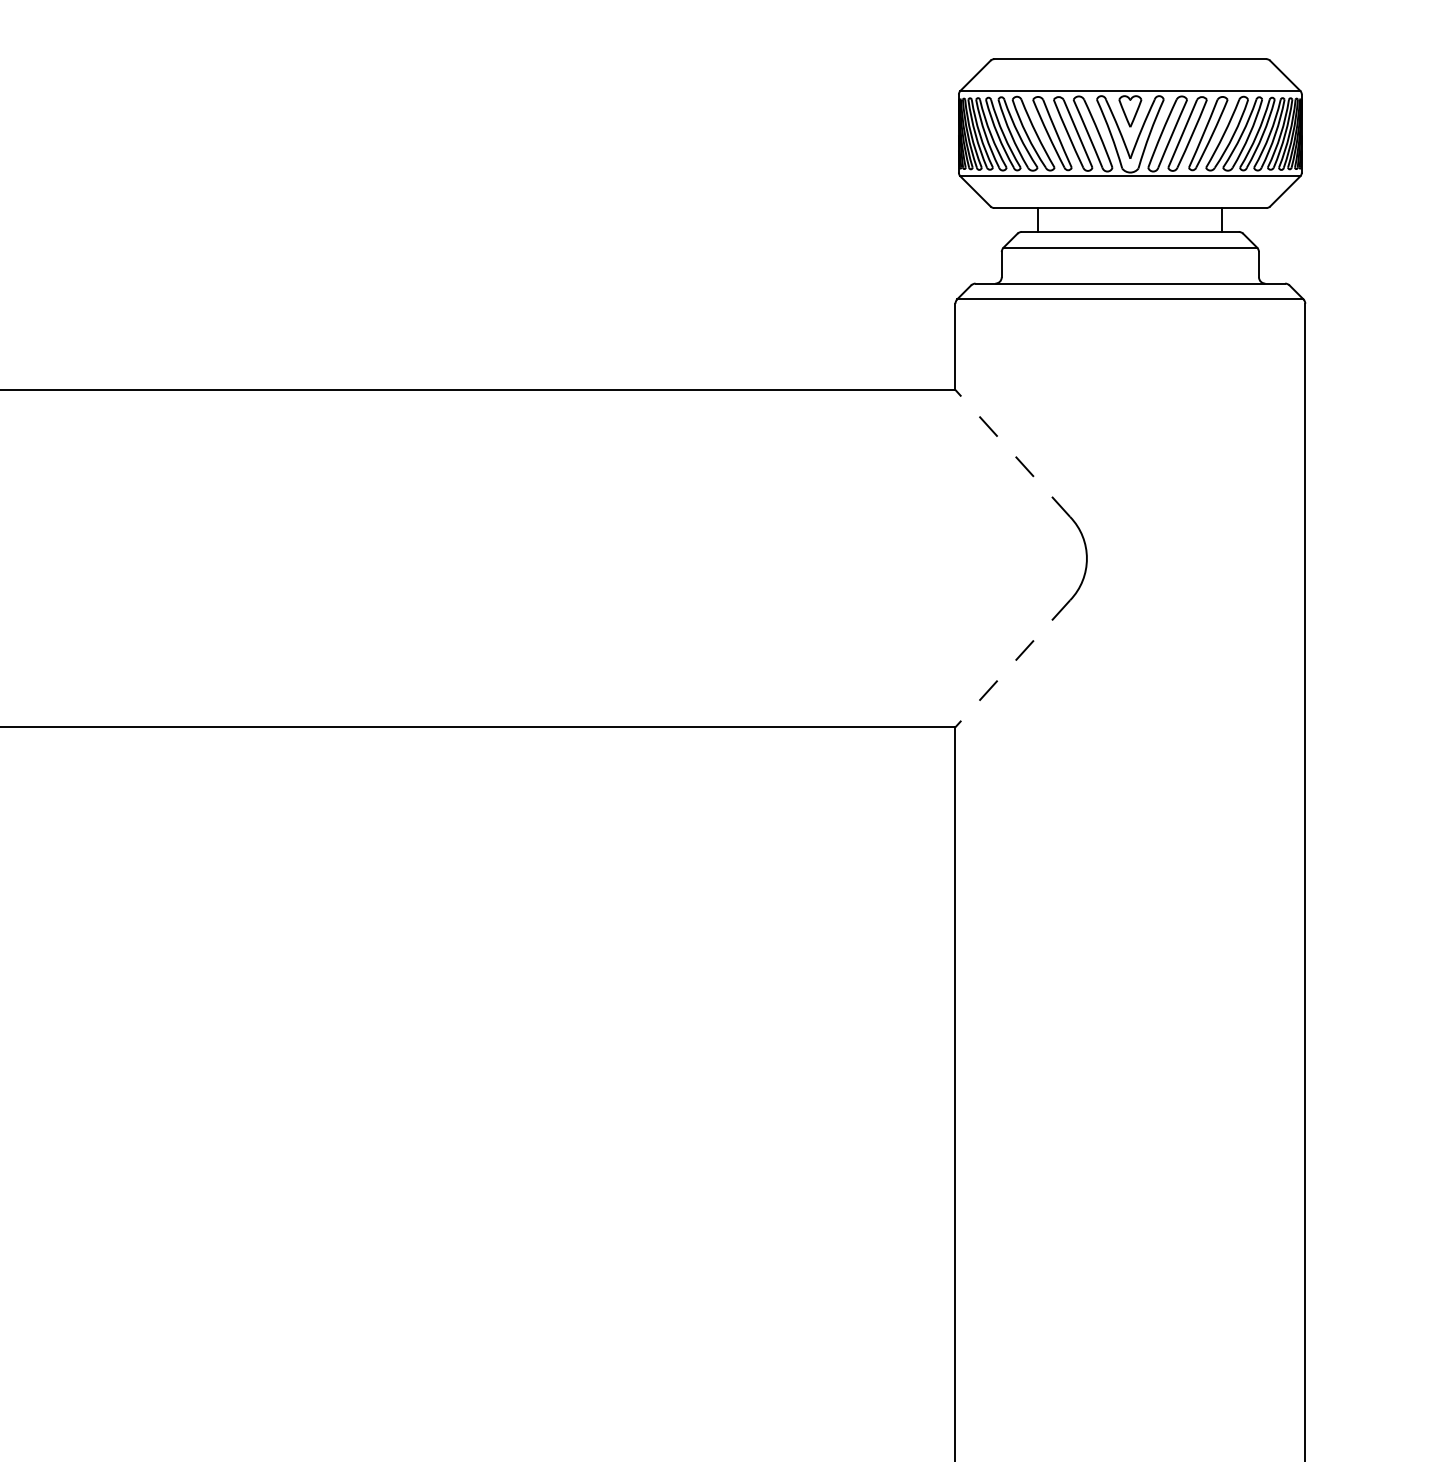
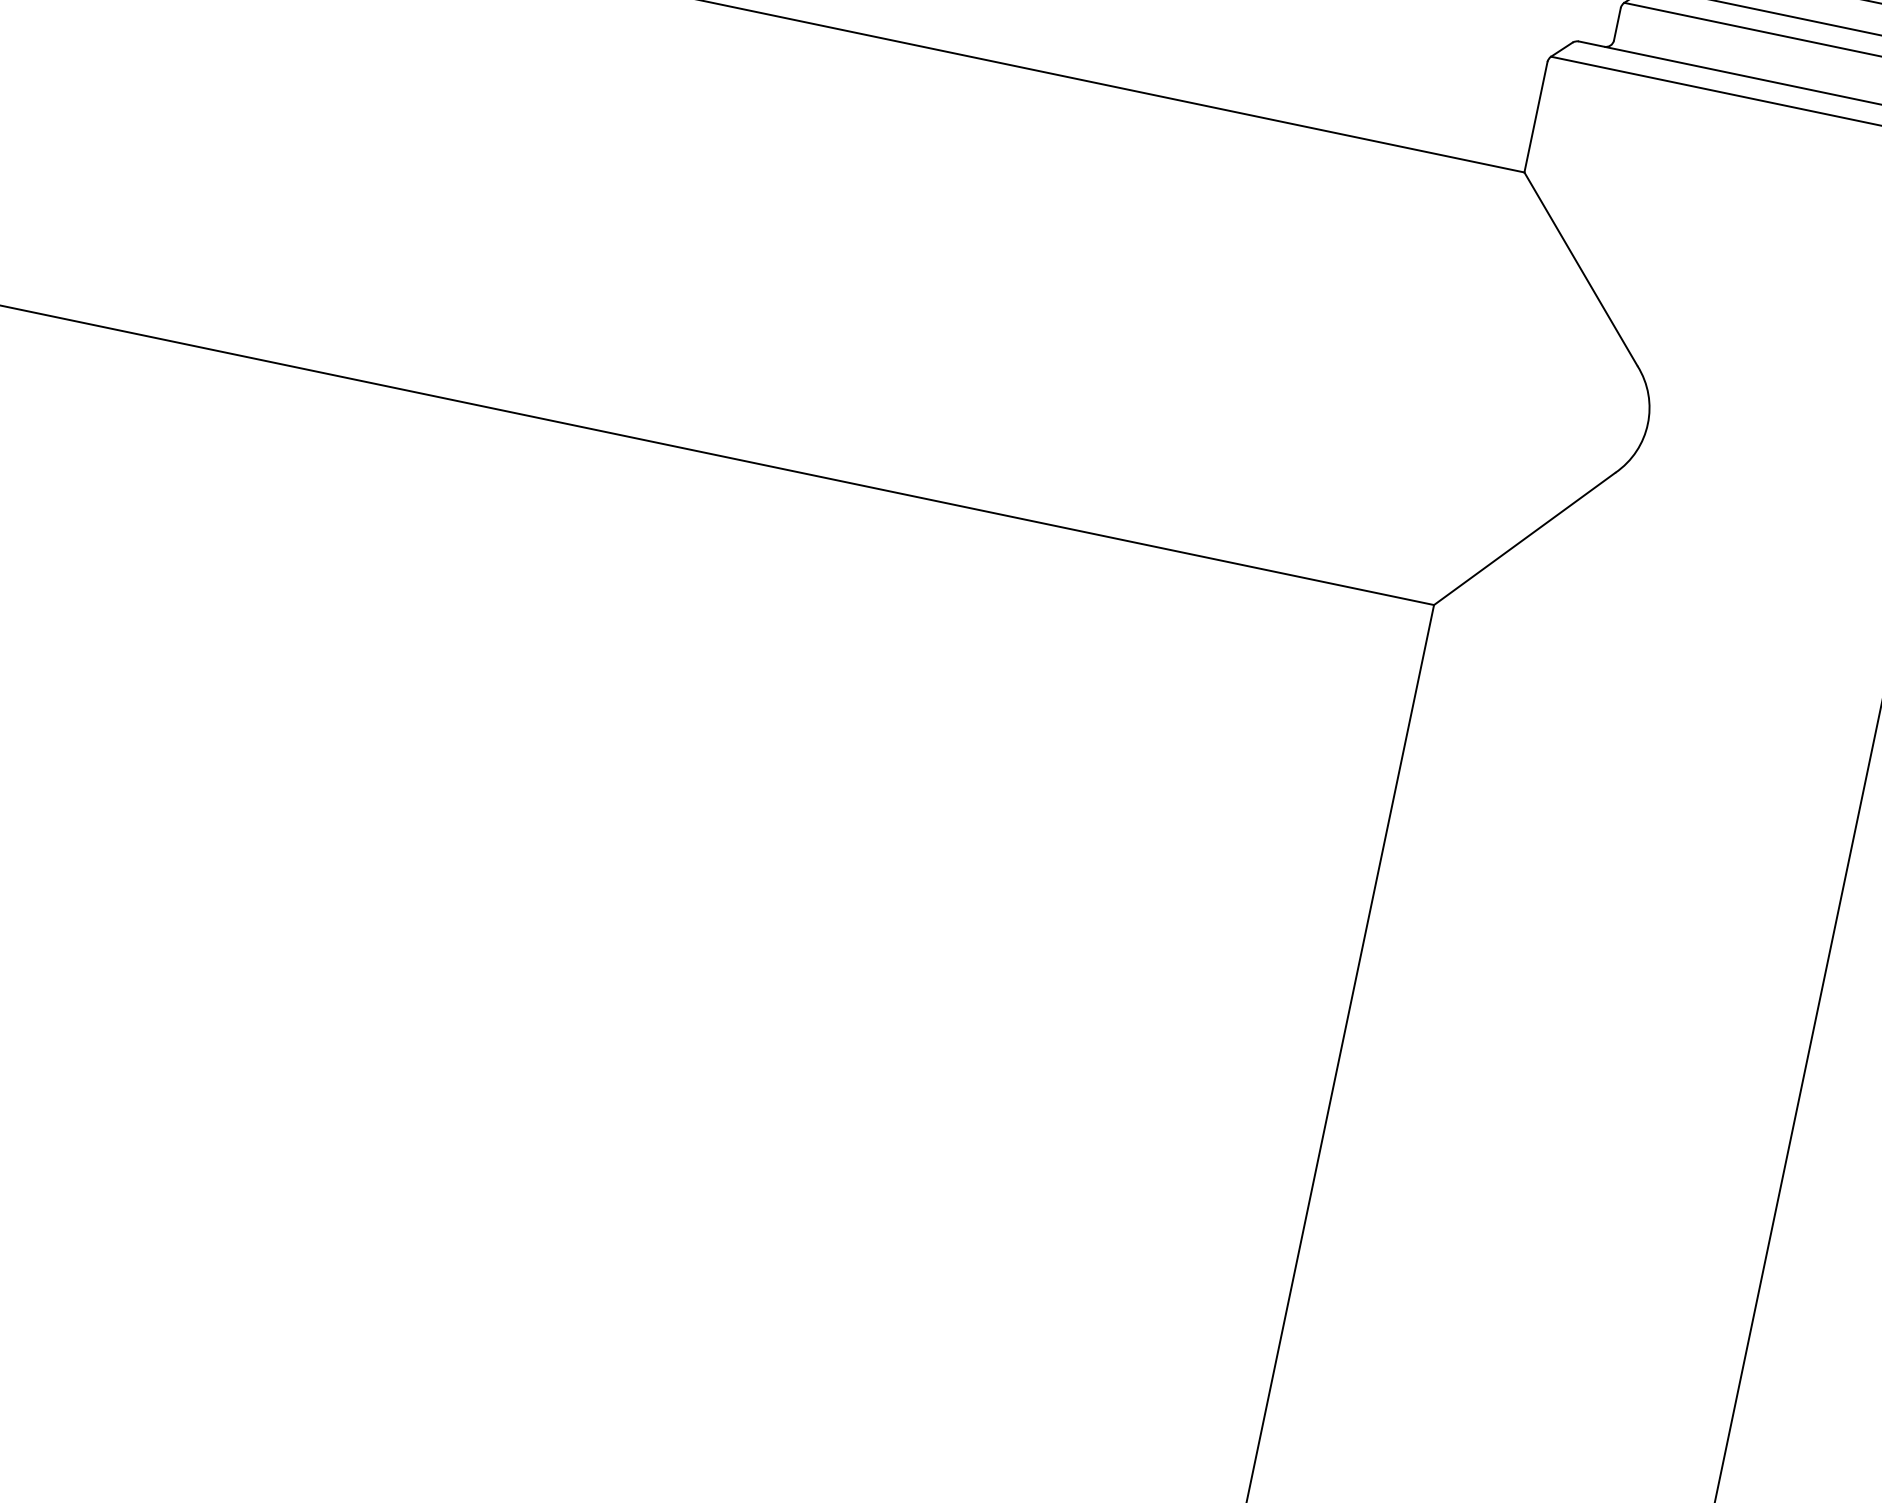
line: (1012, 453) -> (1580, 269), dashed -> solid
line: (1012, 663) -> (1524, 538), dashed -> solid

